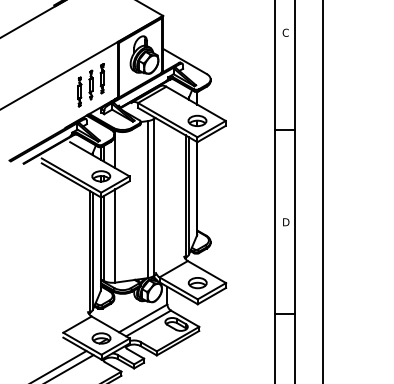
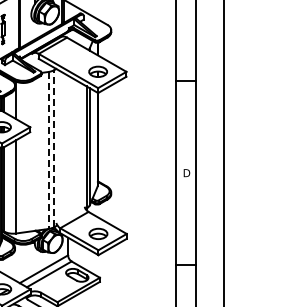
line: (153, 197) -> (54, 148), solid -> dashed
line: (147, 199) -> (48, 150), solid -> dashed

